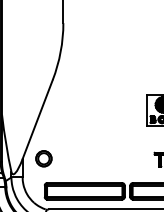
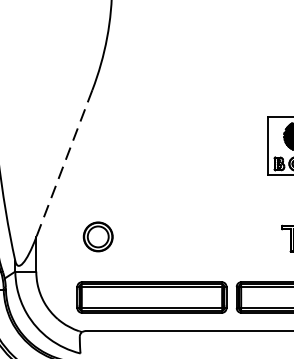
line: (37, 119) -> (63, 163), solid -> dashed
part: (43, 158) -> (97, 236), moved

